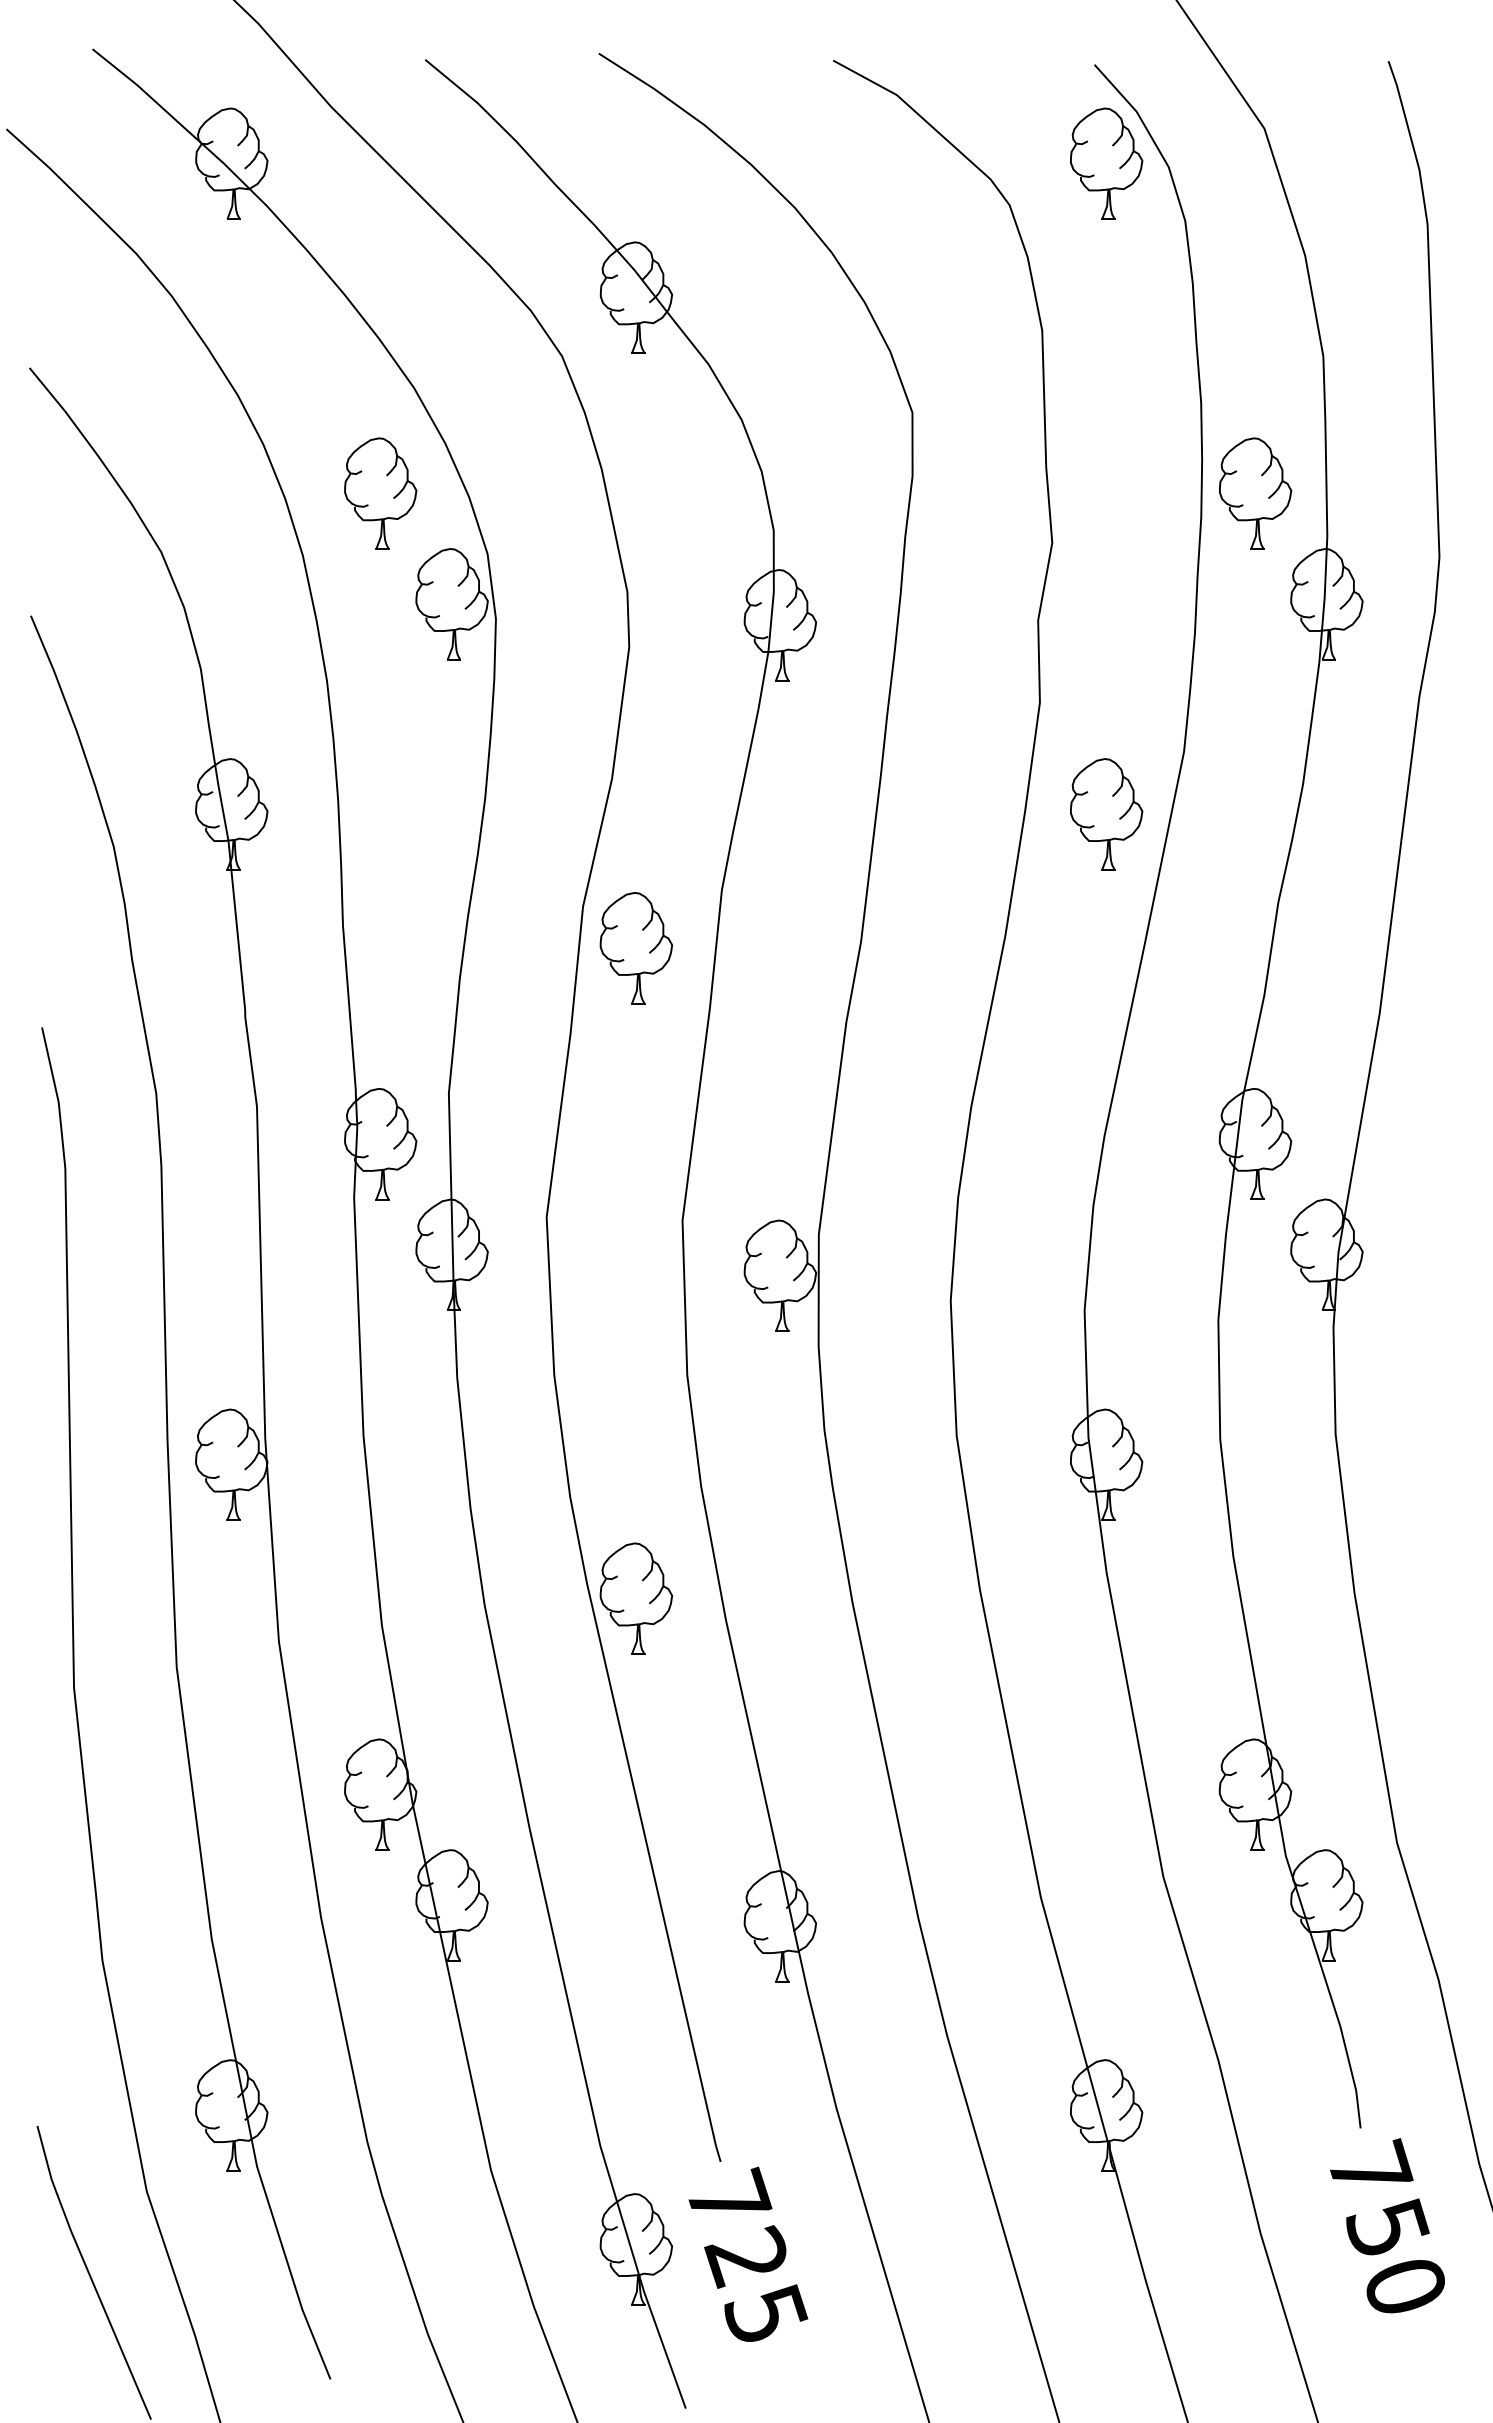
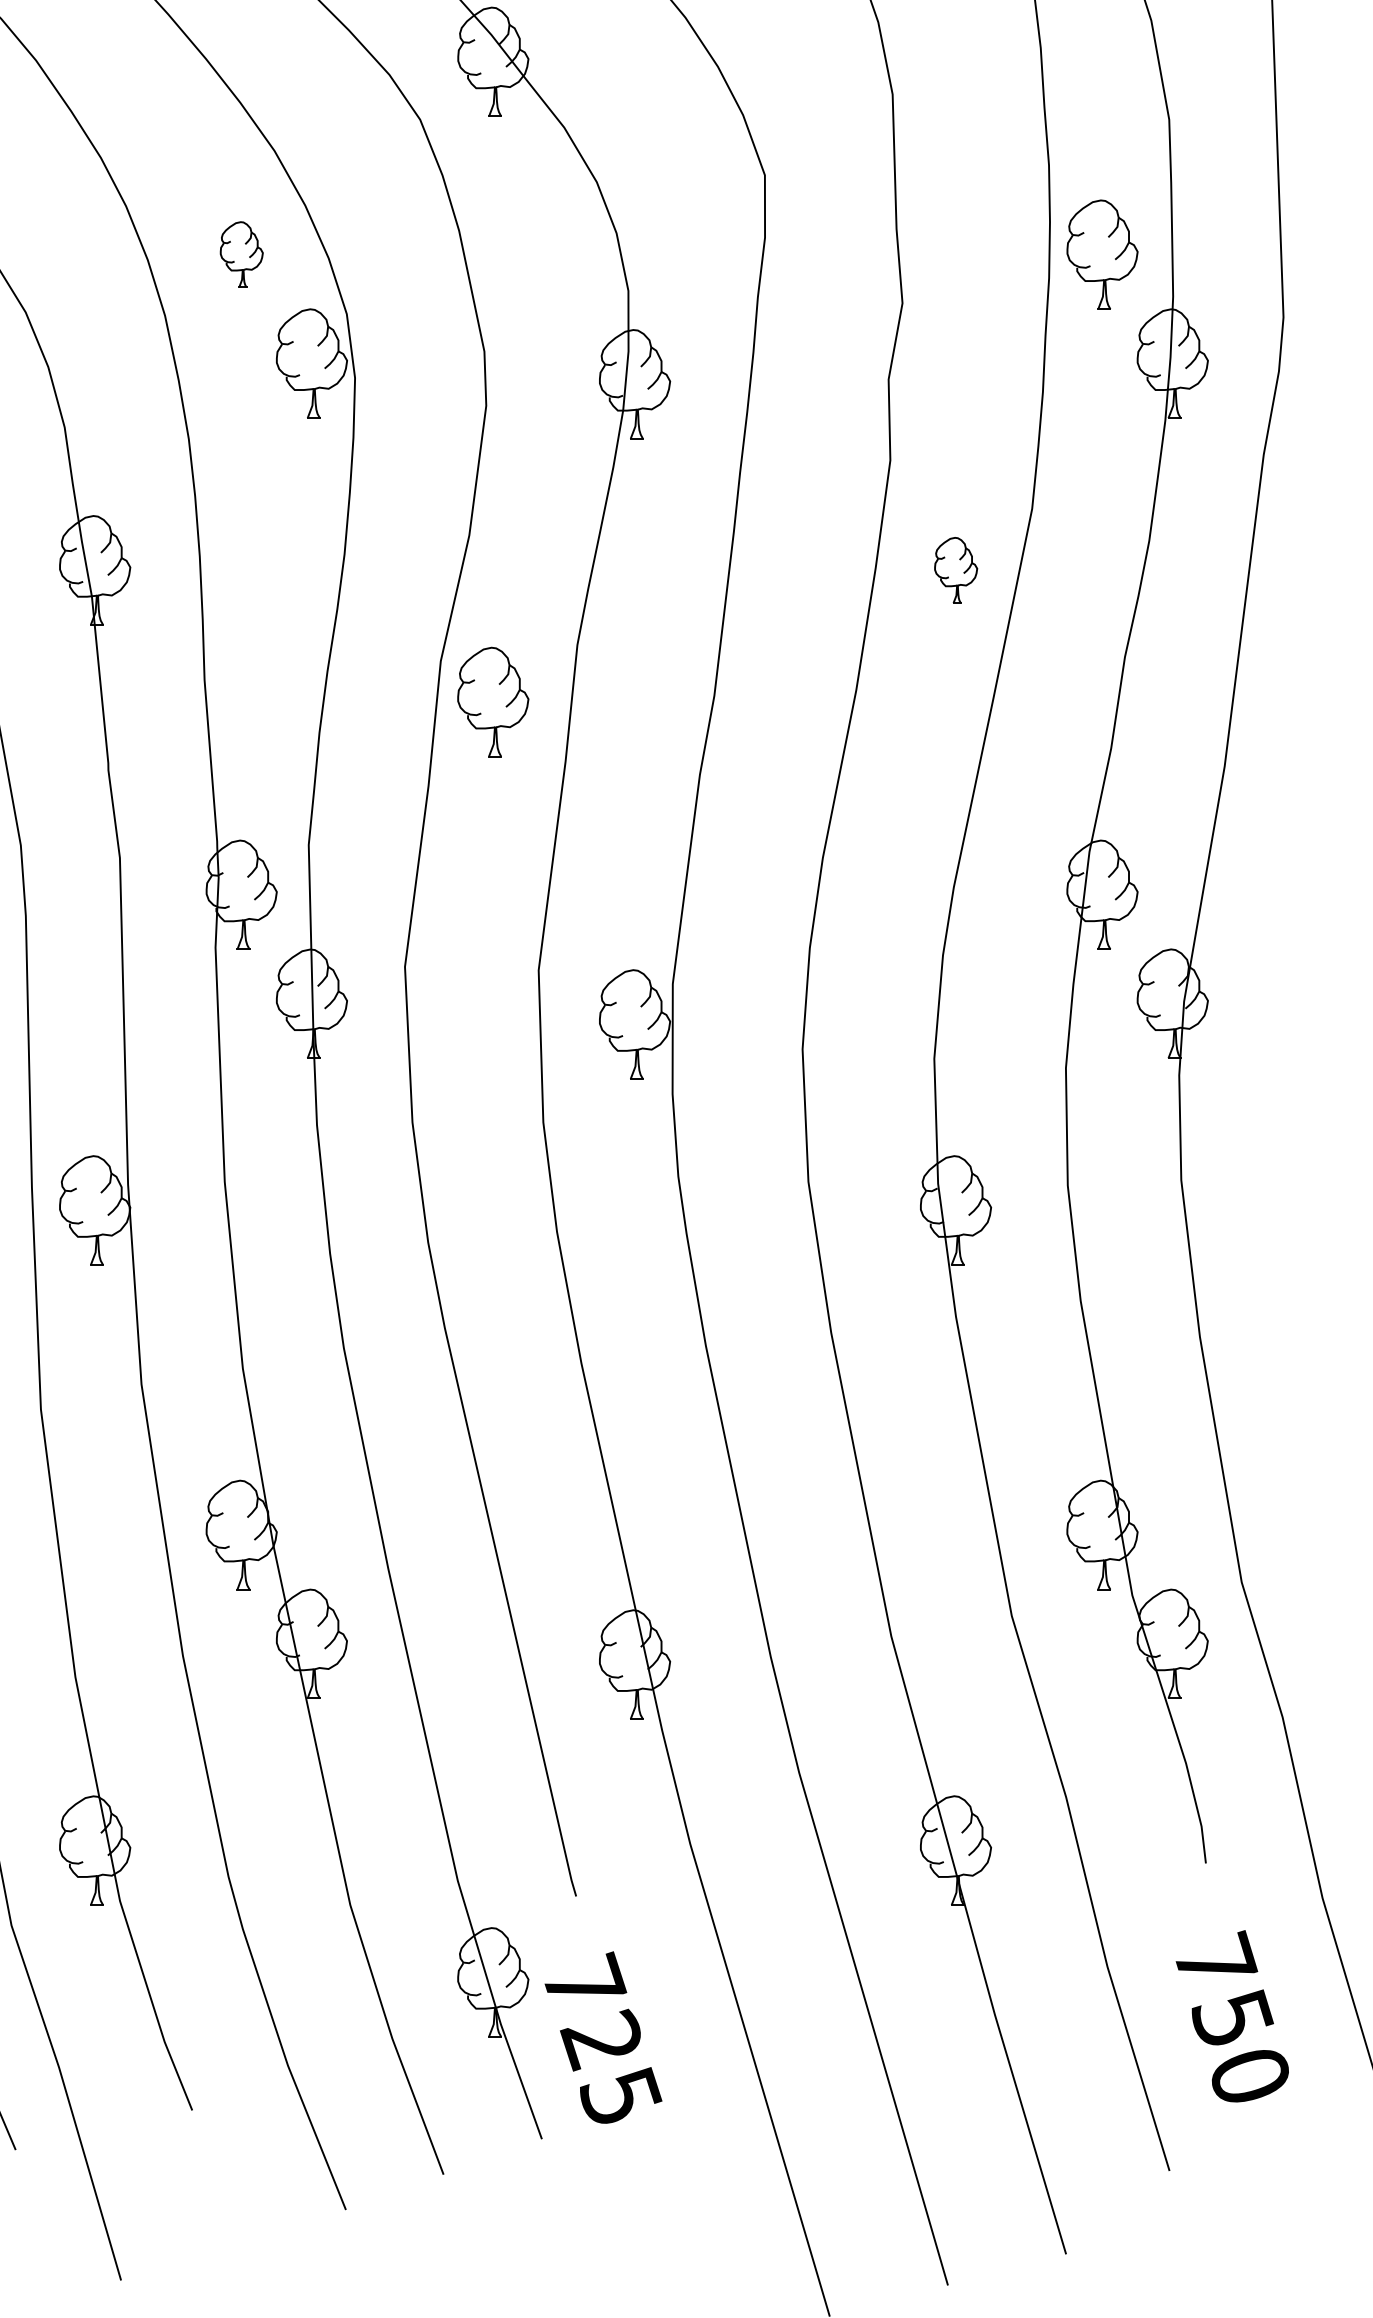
part: (380, 493) -> (241, 254), size x0.6
part: (1106, 814) -> (955, 570), size x0.6
part: (635, 1598) -> (492, 1342), removed
text: (1387, 2225) -> (1232, 2016), moved
text: (748, 2253) -> (603, 2036), moved

